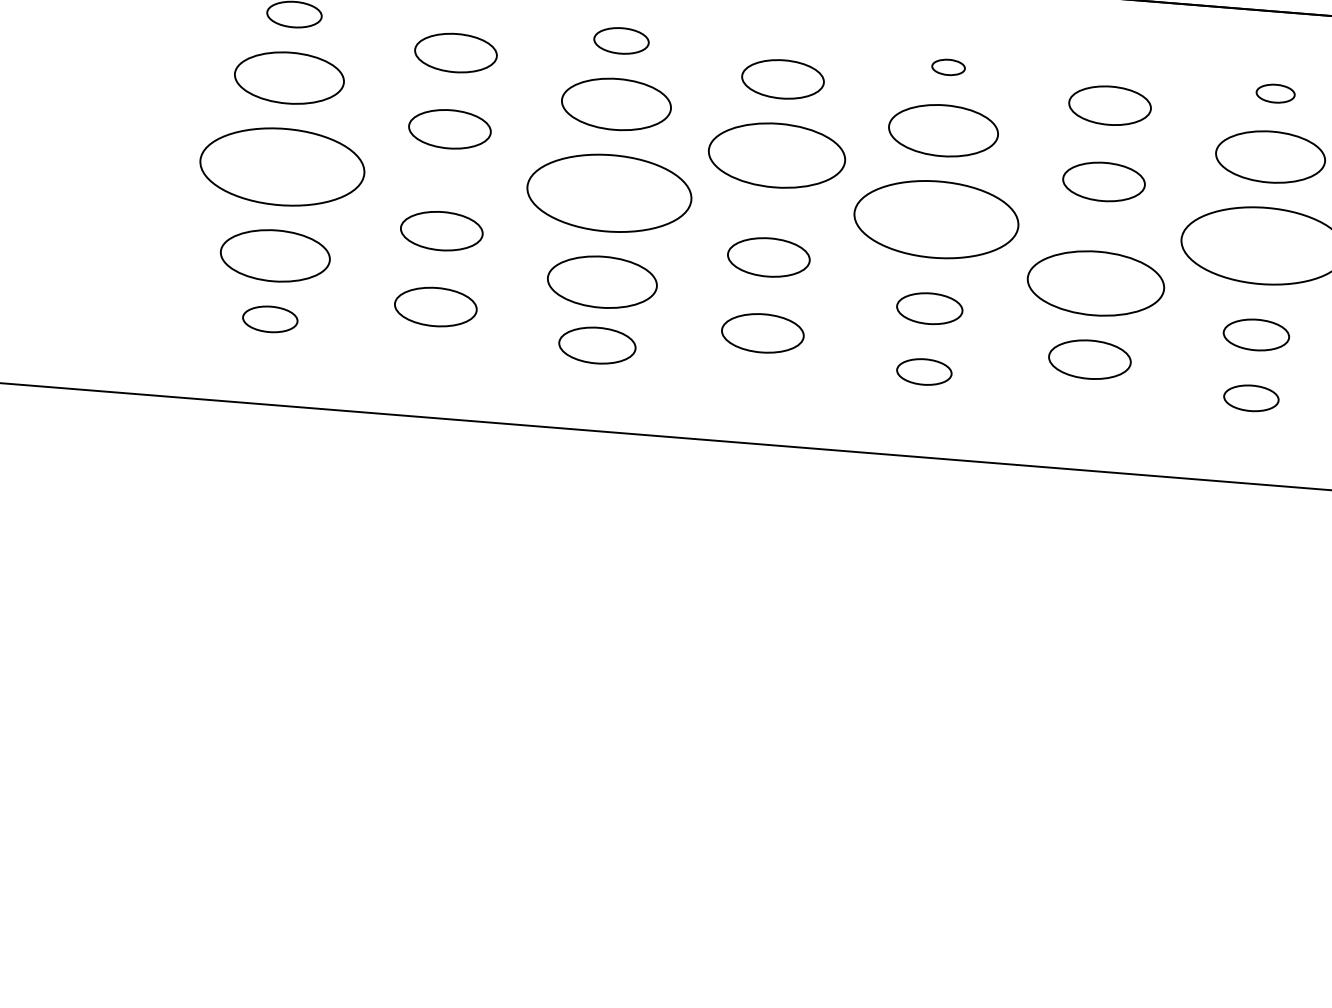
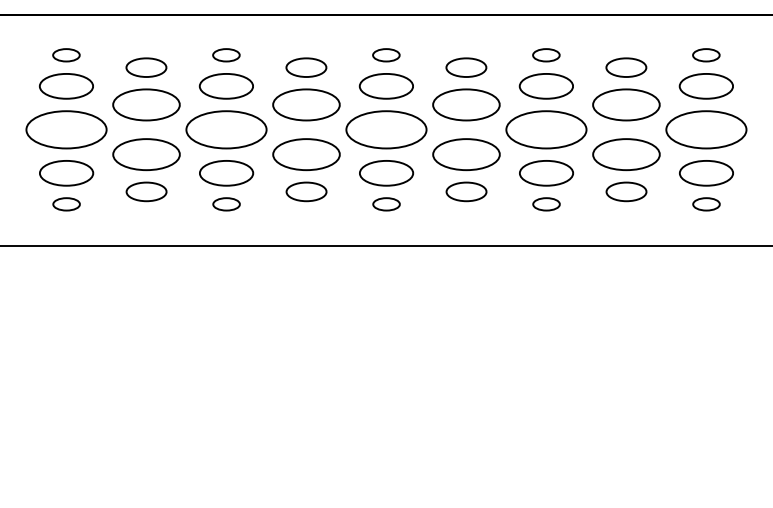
part: (948, 67) -> (386, 55), size x1.67
part: (1275, 94) -> (546, 55), size x1.43
part: (450, 128) -> (146, 104), size x1.67
part: (1104, 181) -> (466, 104), size x1.67
part: (441, 230) -> (146, 154), size x1.67
part: (768, 256) -> (306, 154), size x1.67
part: (929, 308) -> (386, 173), size x1.67
part: (1256, 335) -> (546, 173), size x1.67
part: (597, 345) -> (226, 204), size x0.71

